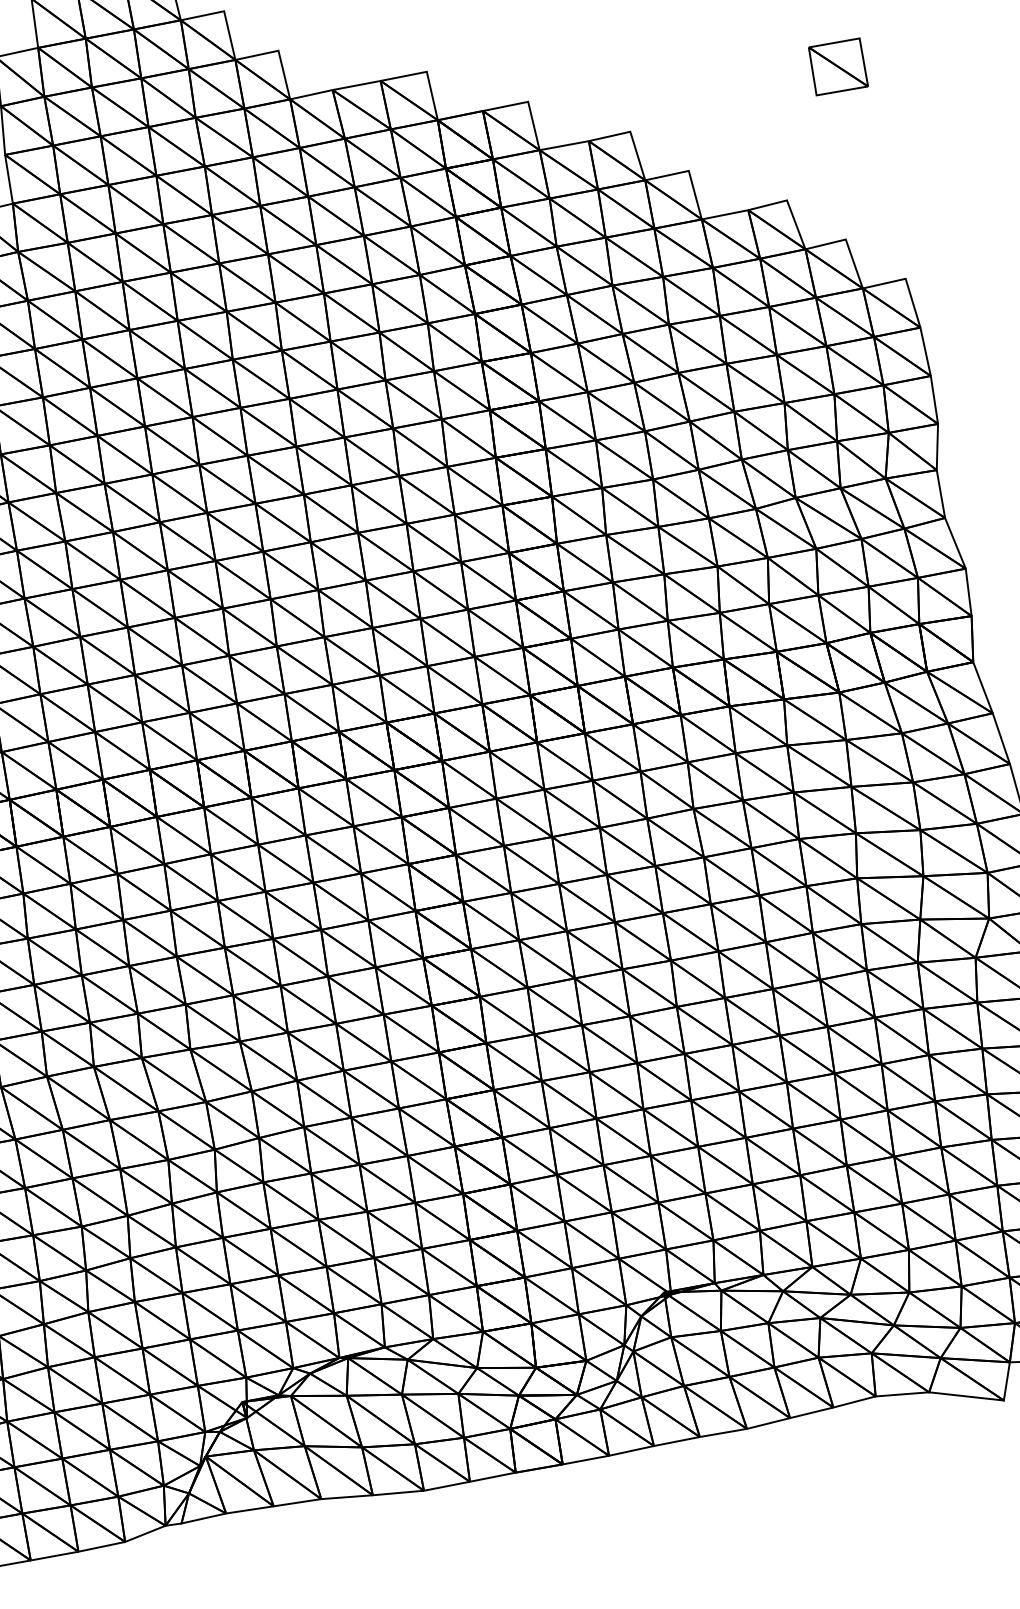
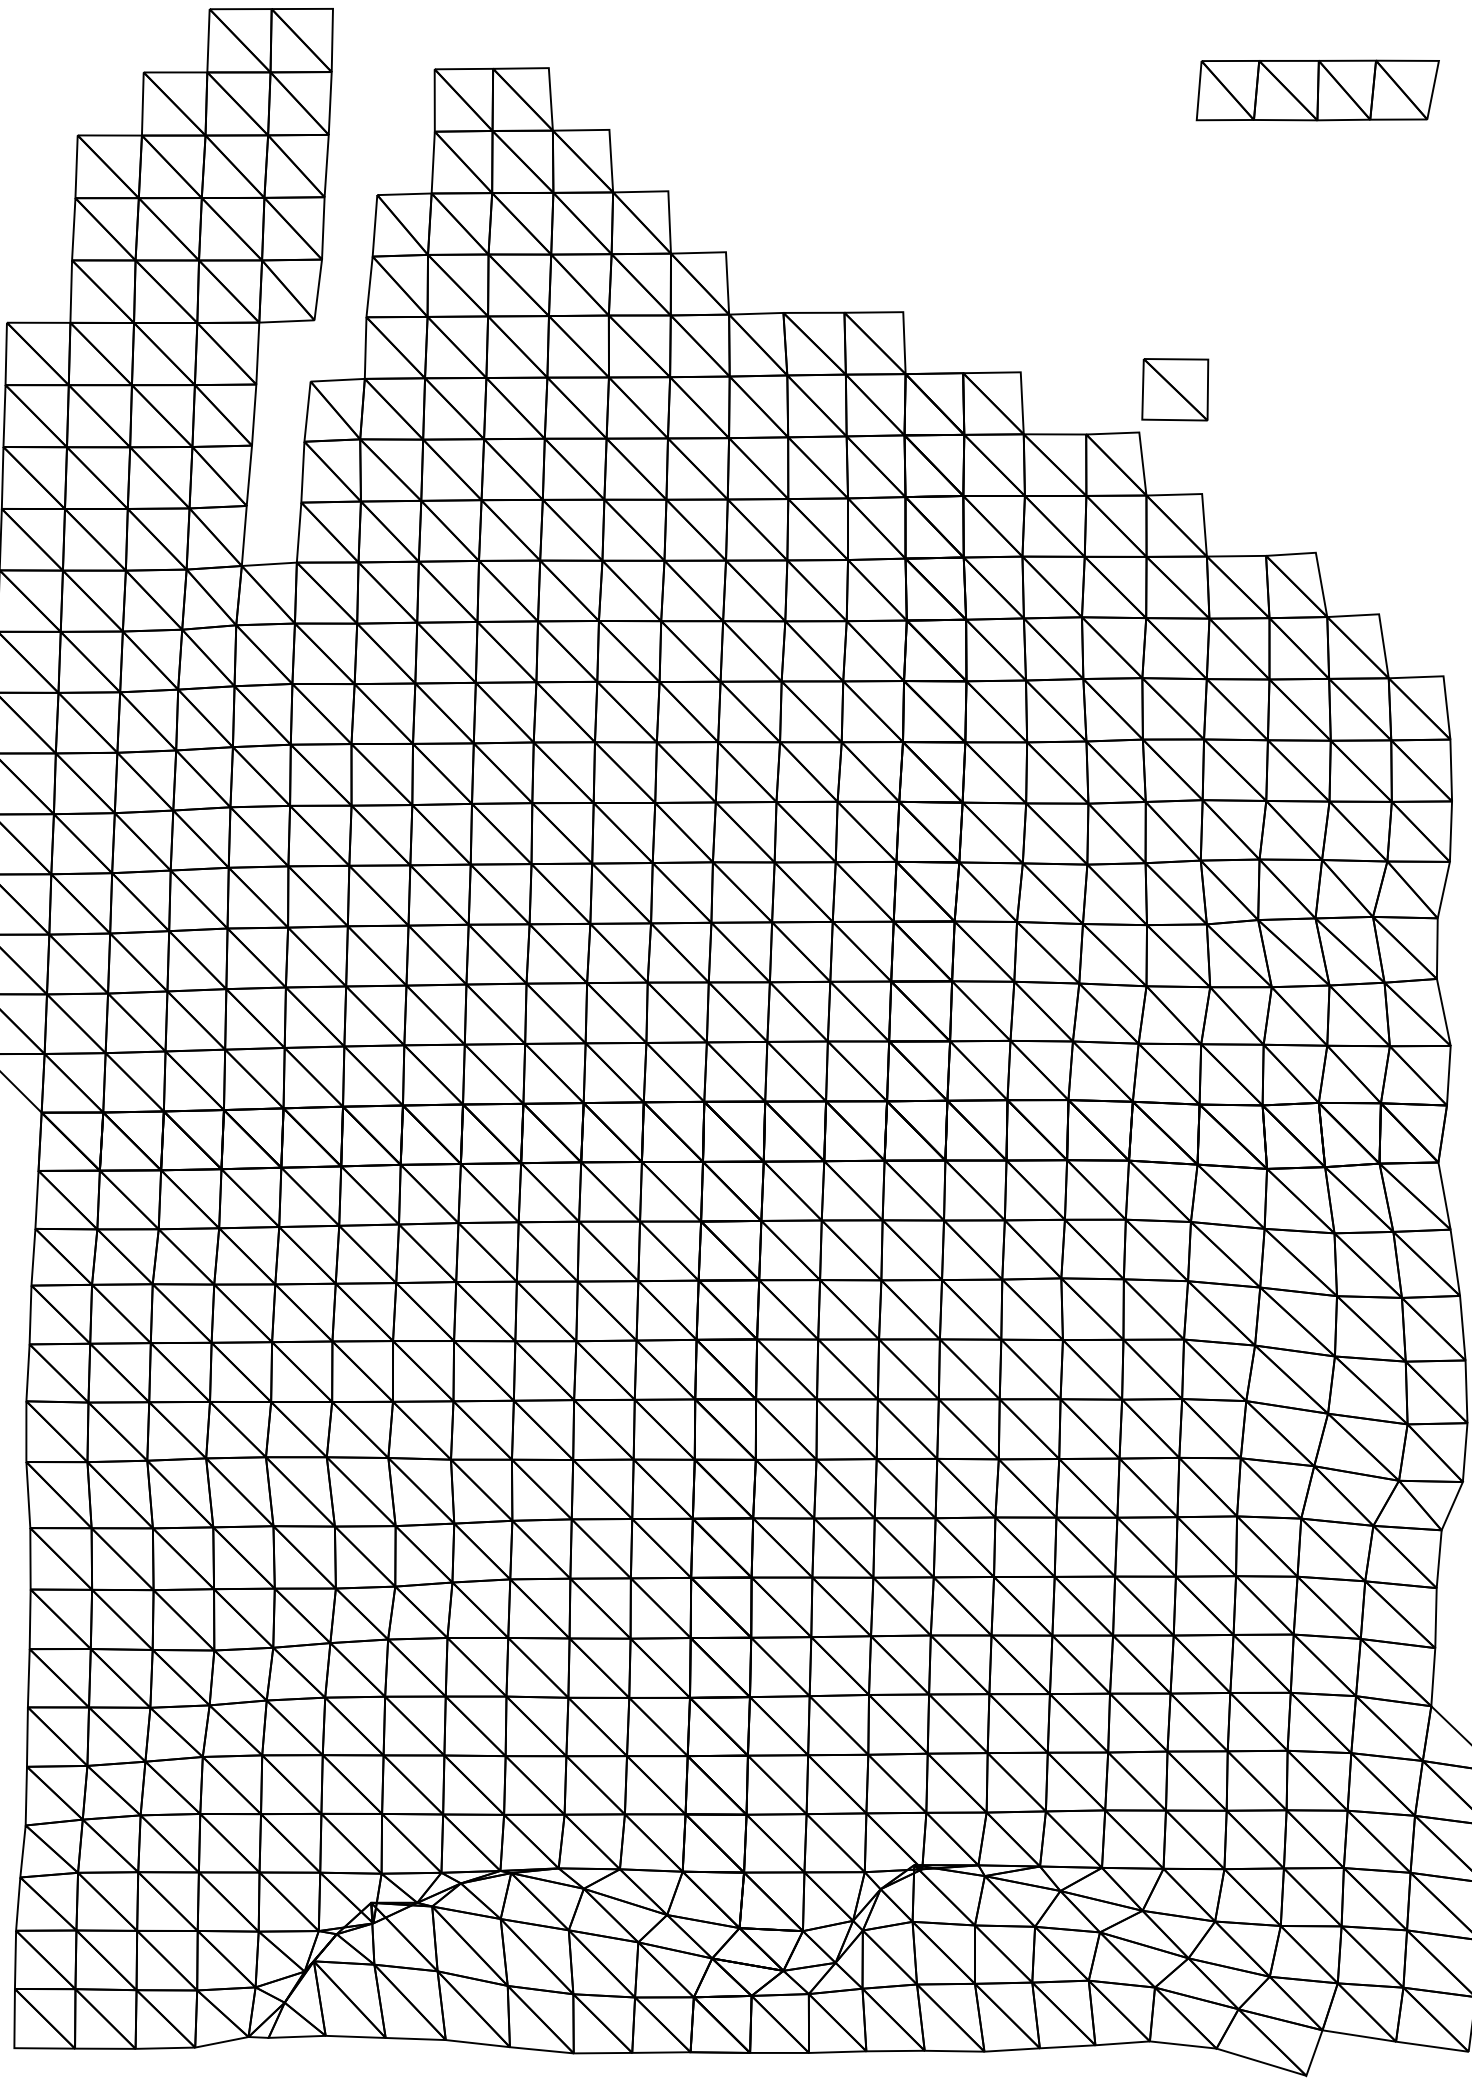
part: (838, 66) -> (1175, 389), moved

